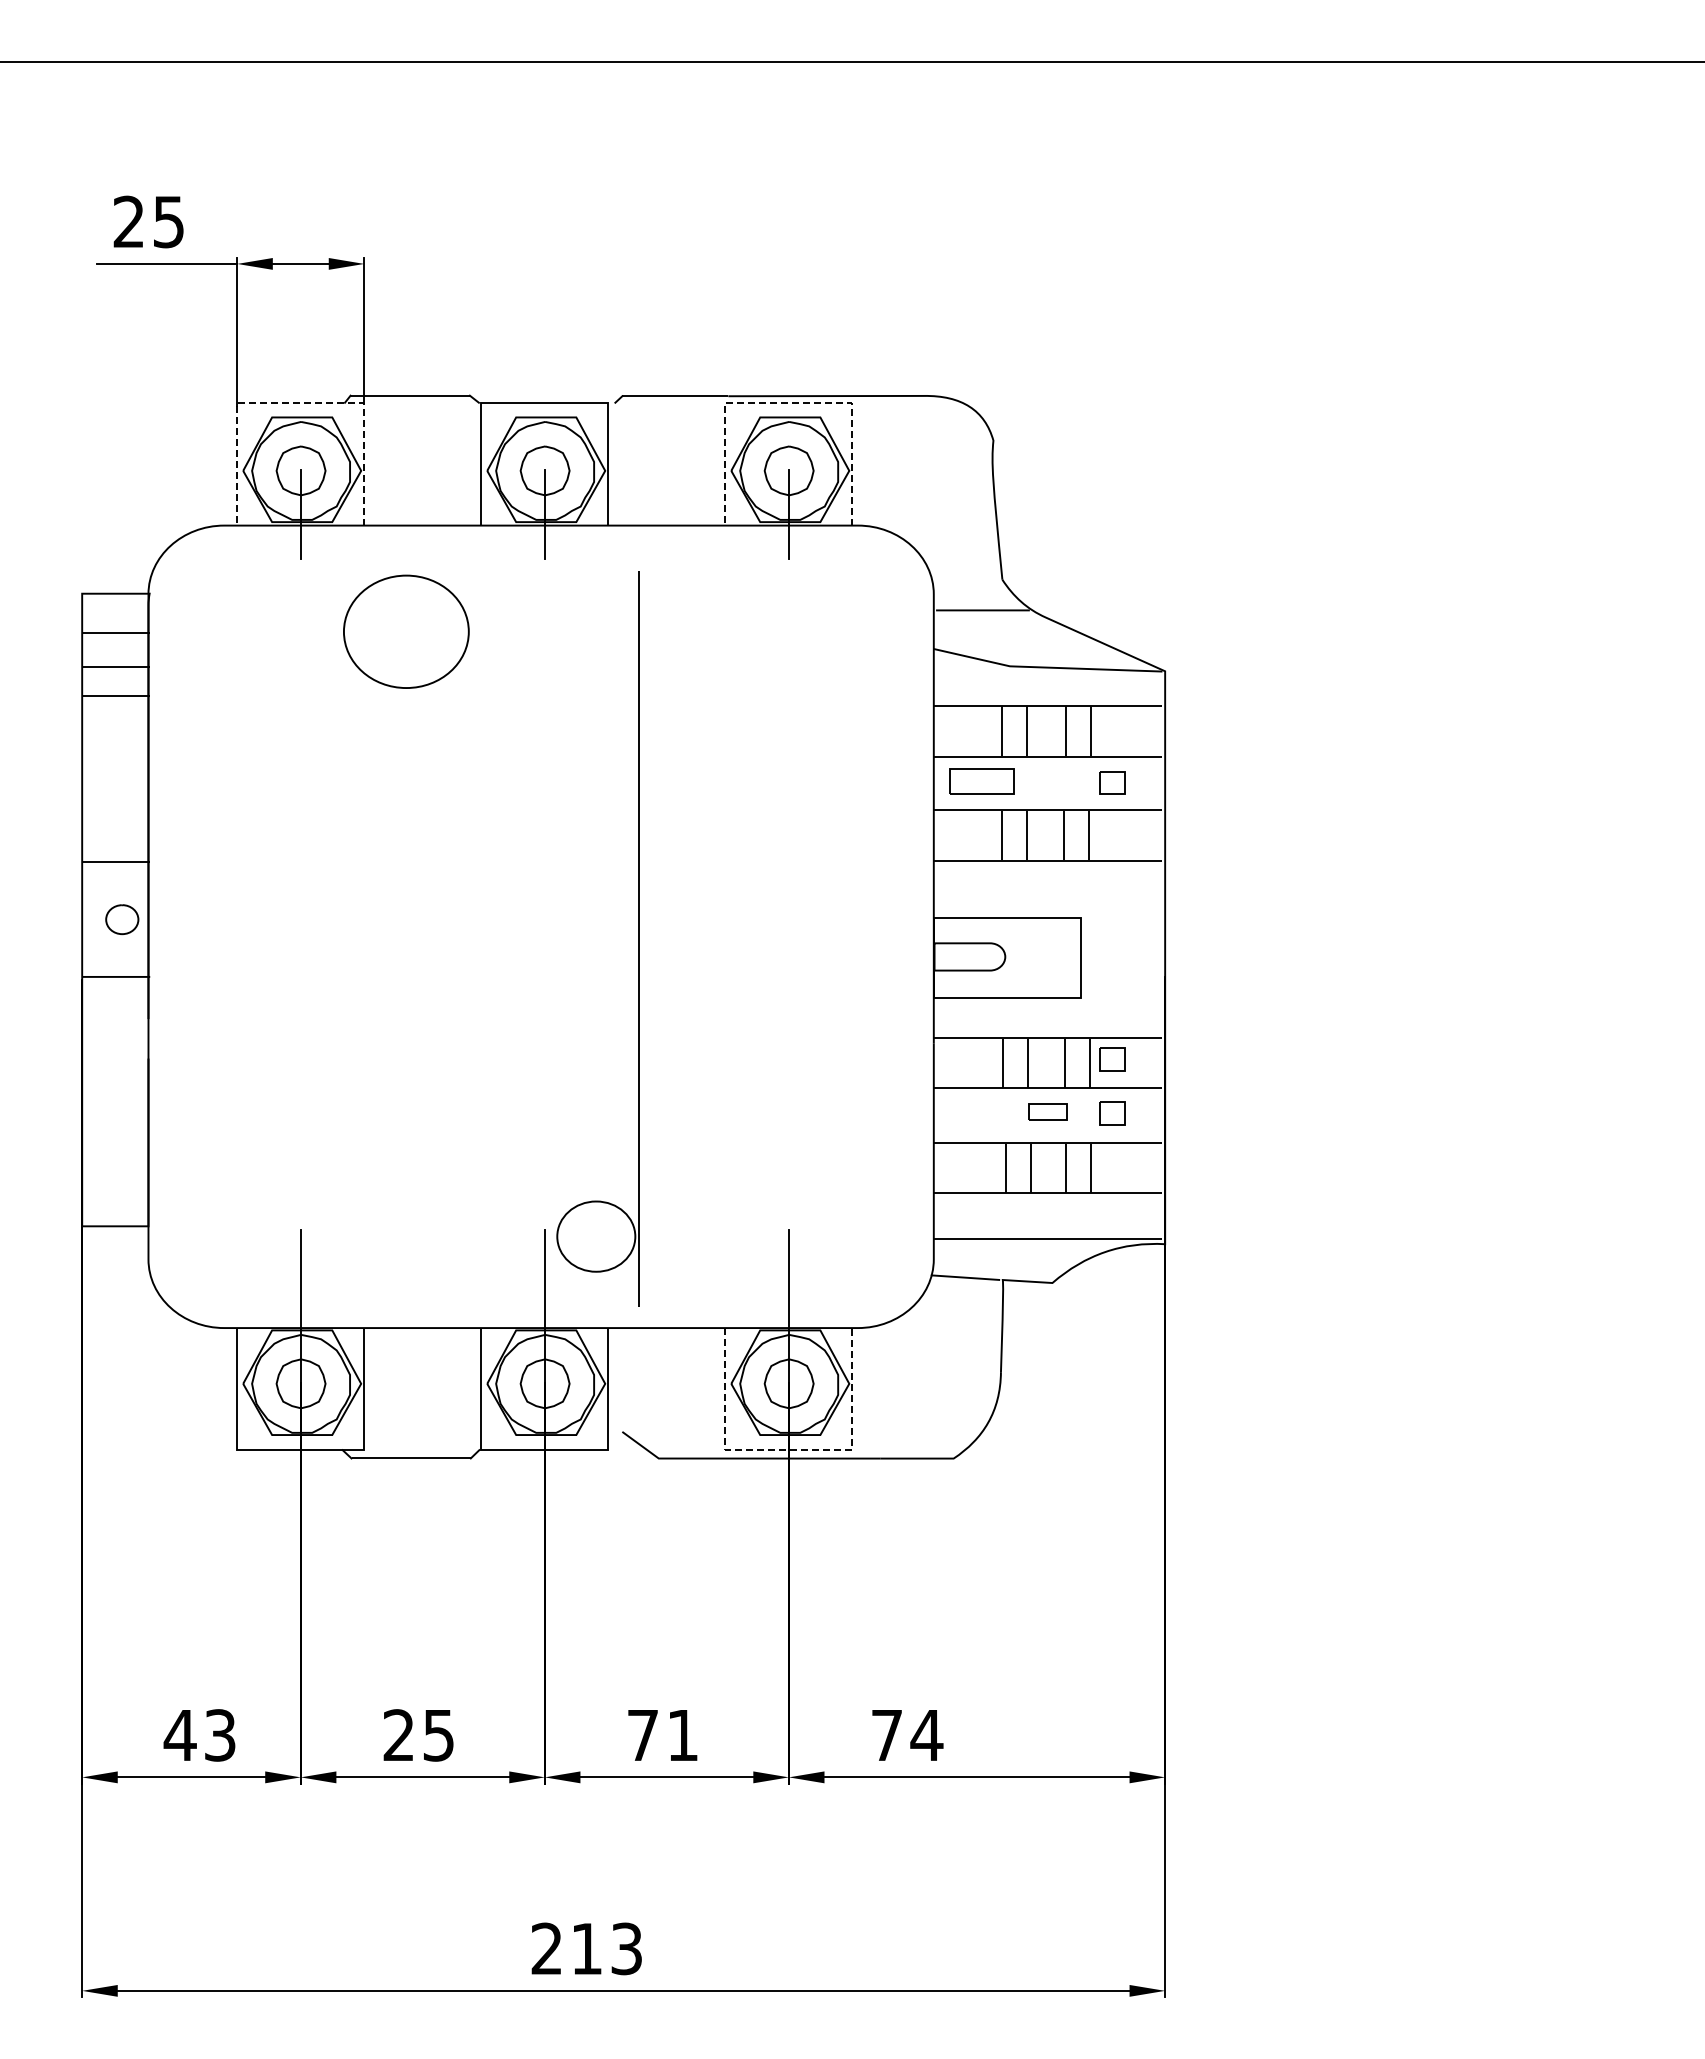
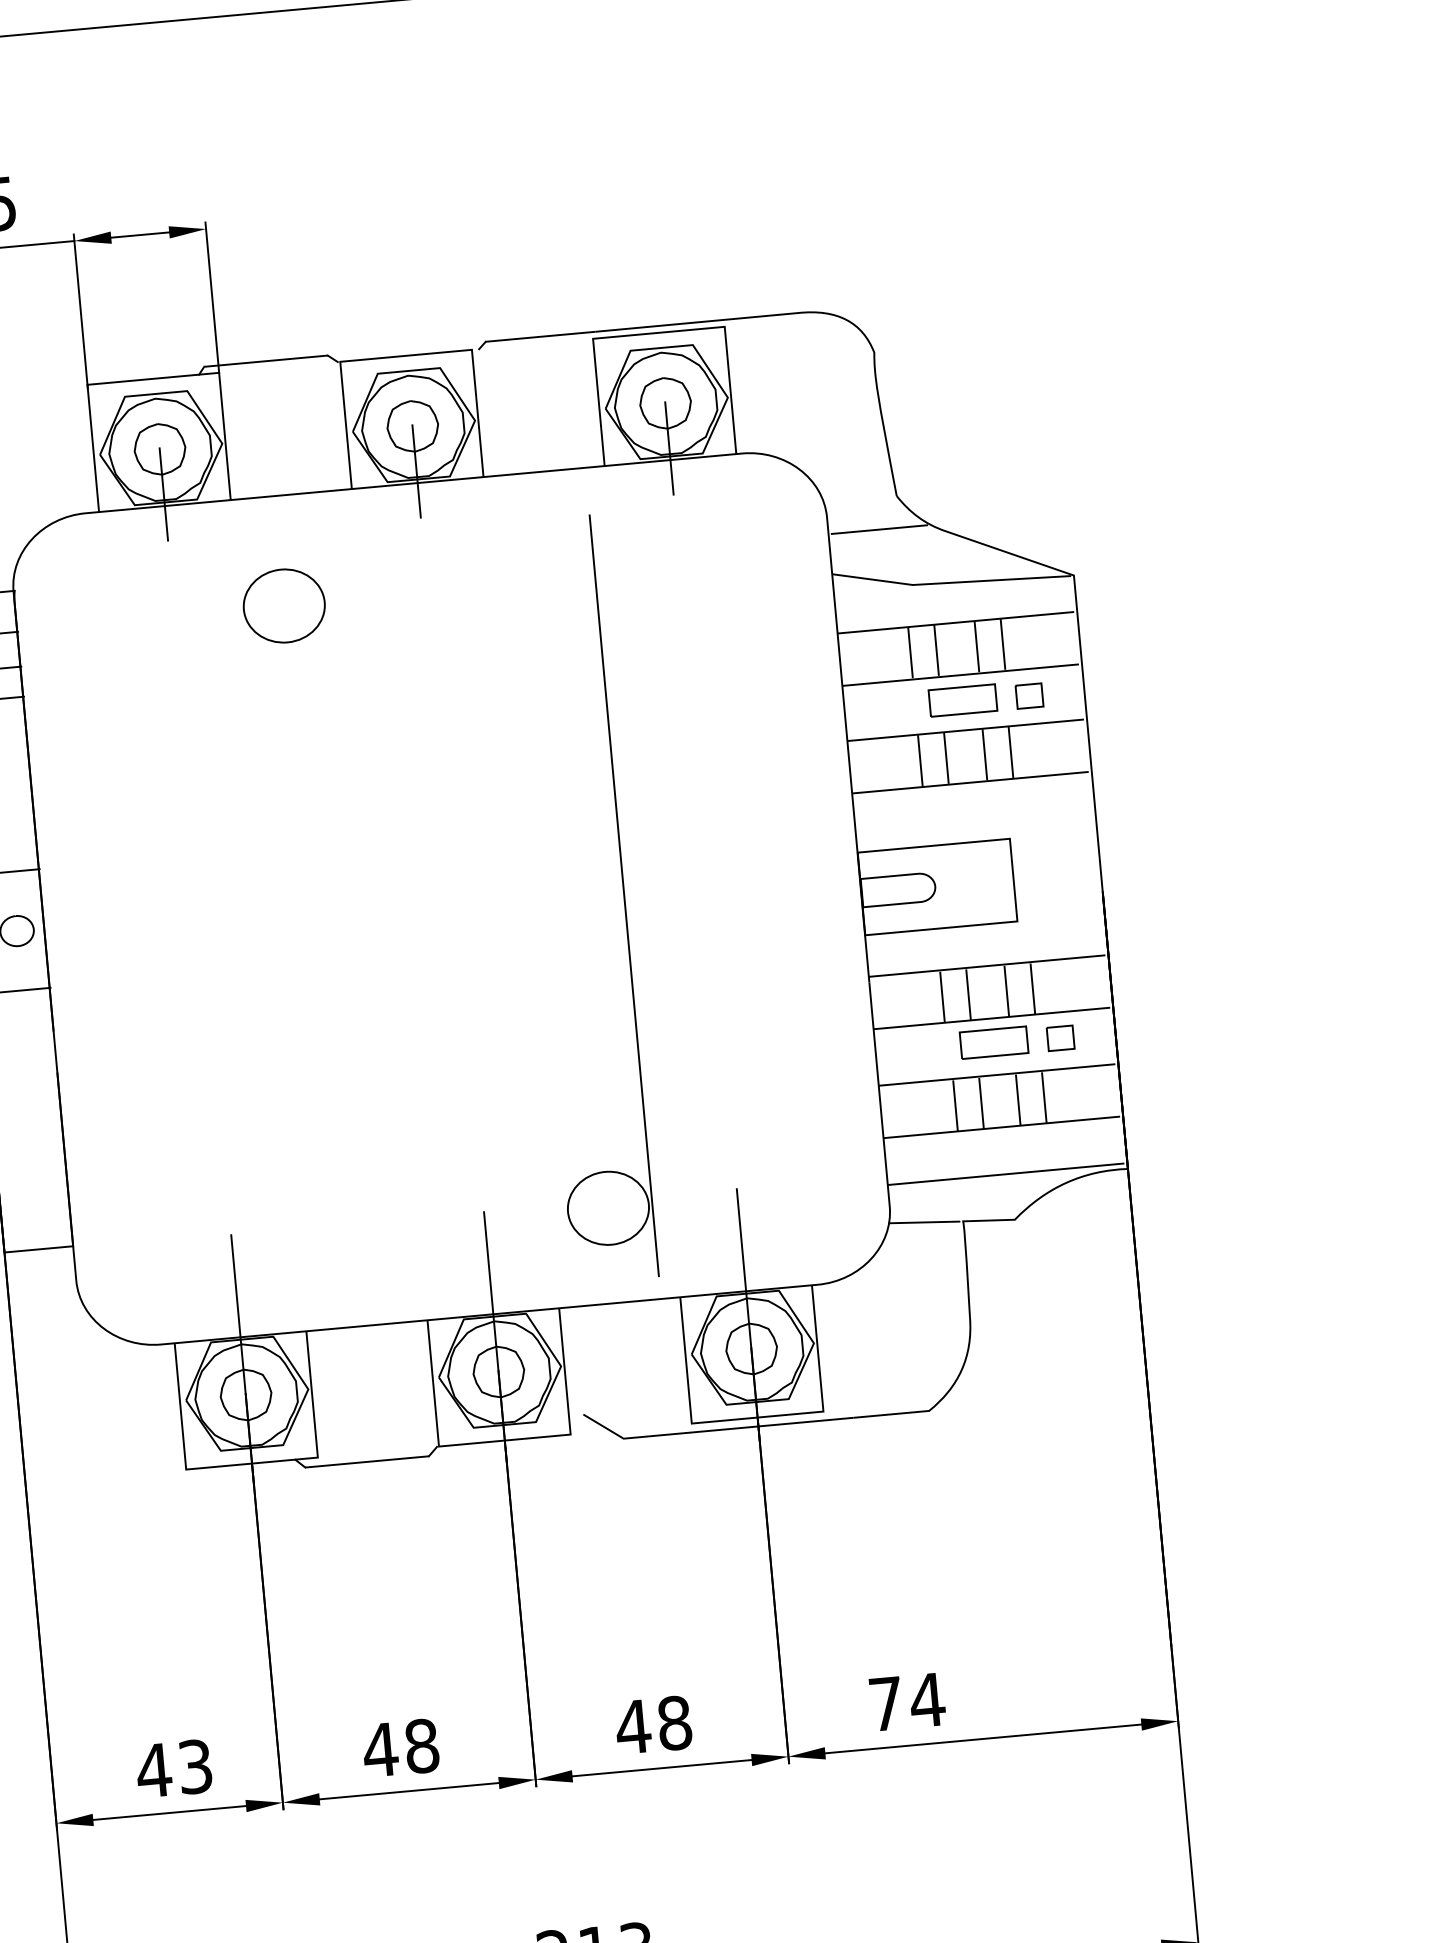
line: (300, 402) -> (152, 378), dashed -> solid
line: (788, 402) -> (658, 332), dashed -> solid
part: (406, 631) -> (284, 605), size x0.62
part: (981, 781) -> (962, 700), moved
part: (638, 938) -> (624, 895), moved
part: (1112, 1059) -> (1055, 982), removed
part: (1047, 1111) -> (993, 1042), size x1.67
line: (788, 1449) -> (757, 1417), dashed -> solid
text: (418, 1735) -> (400, 1748), 25 -> 48
text: (662, 1735) -> (653, 1725), 71 -> 48

